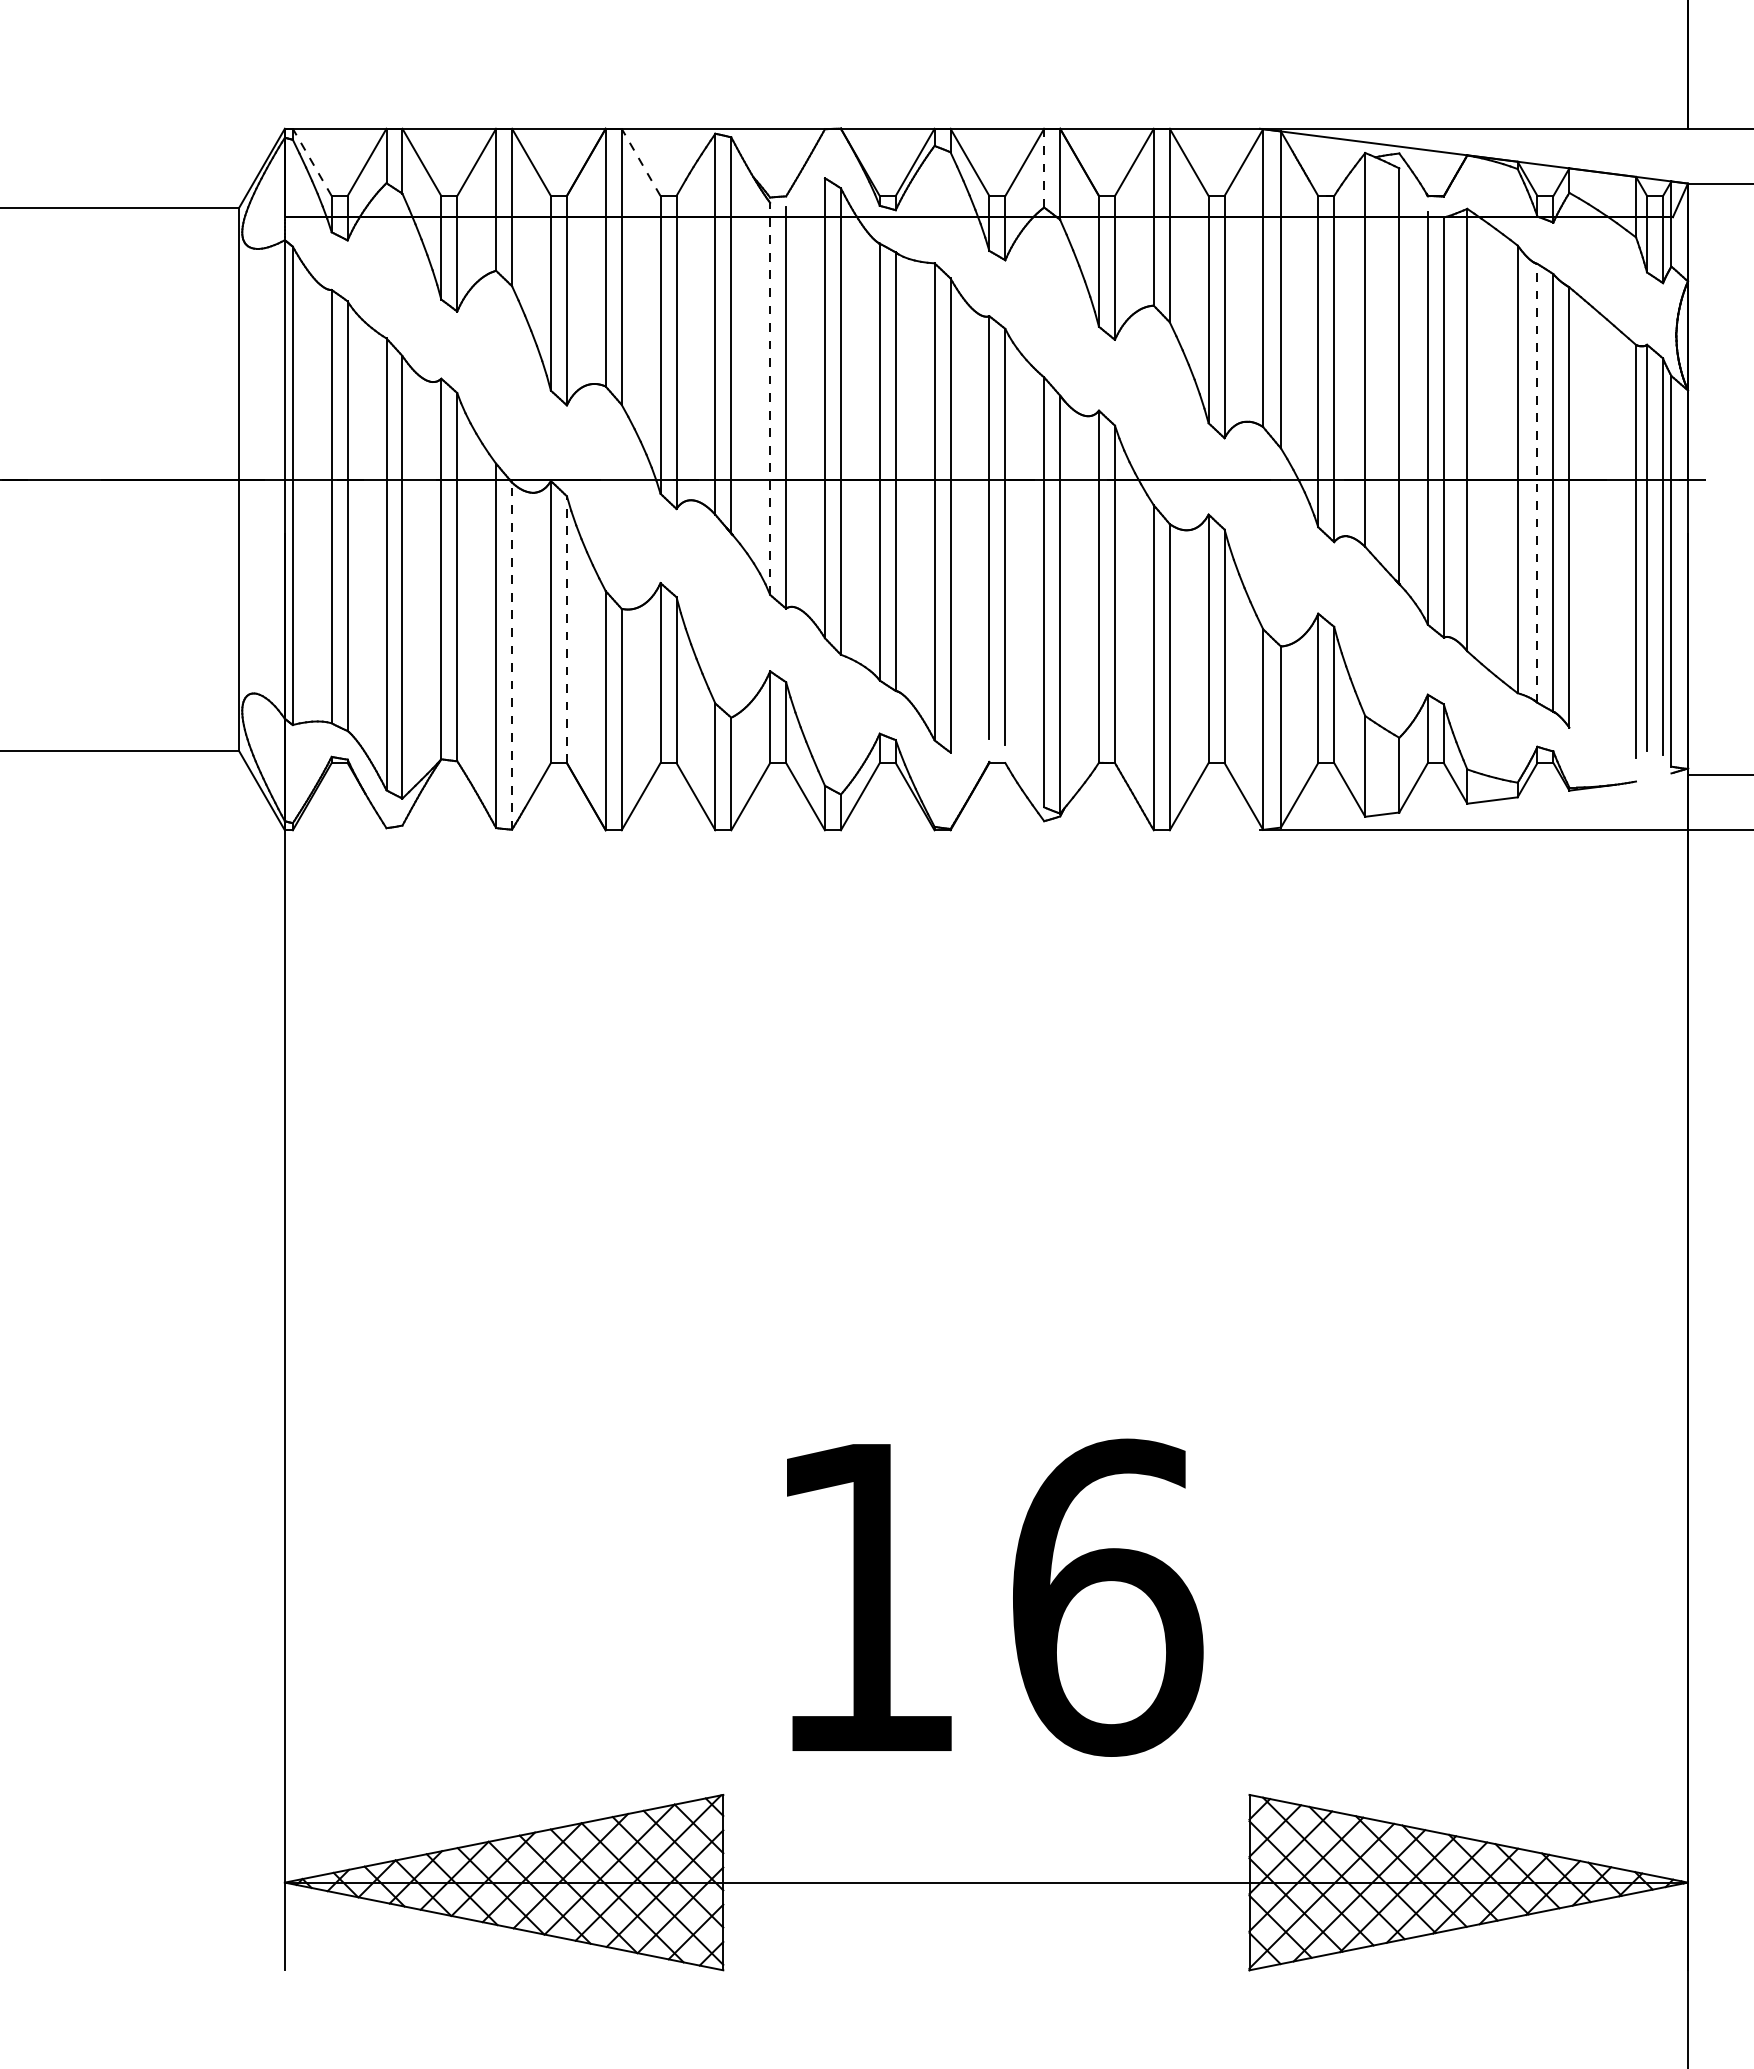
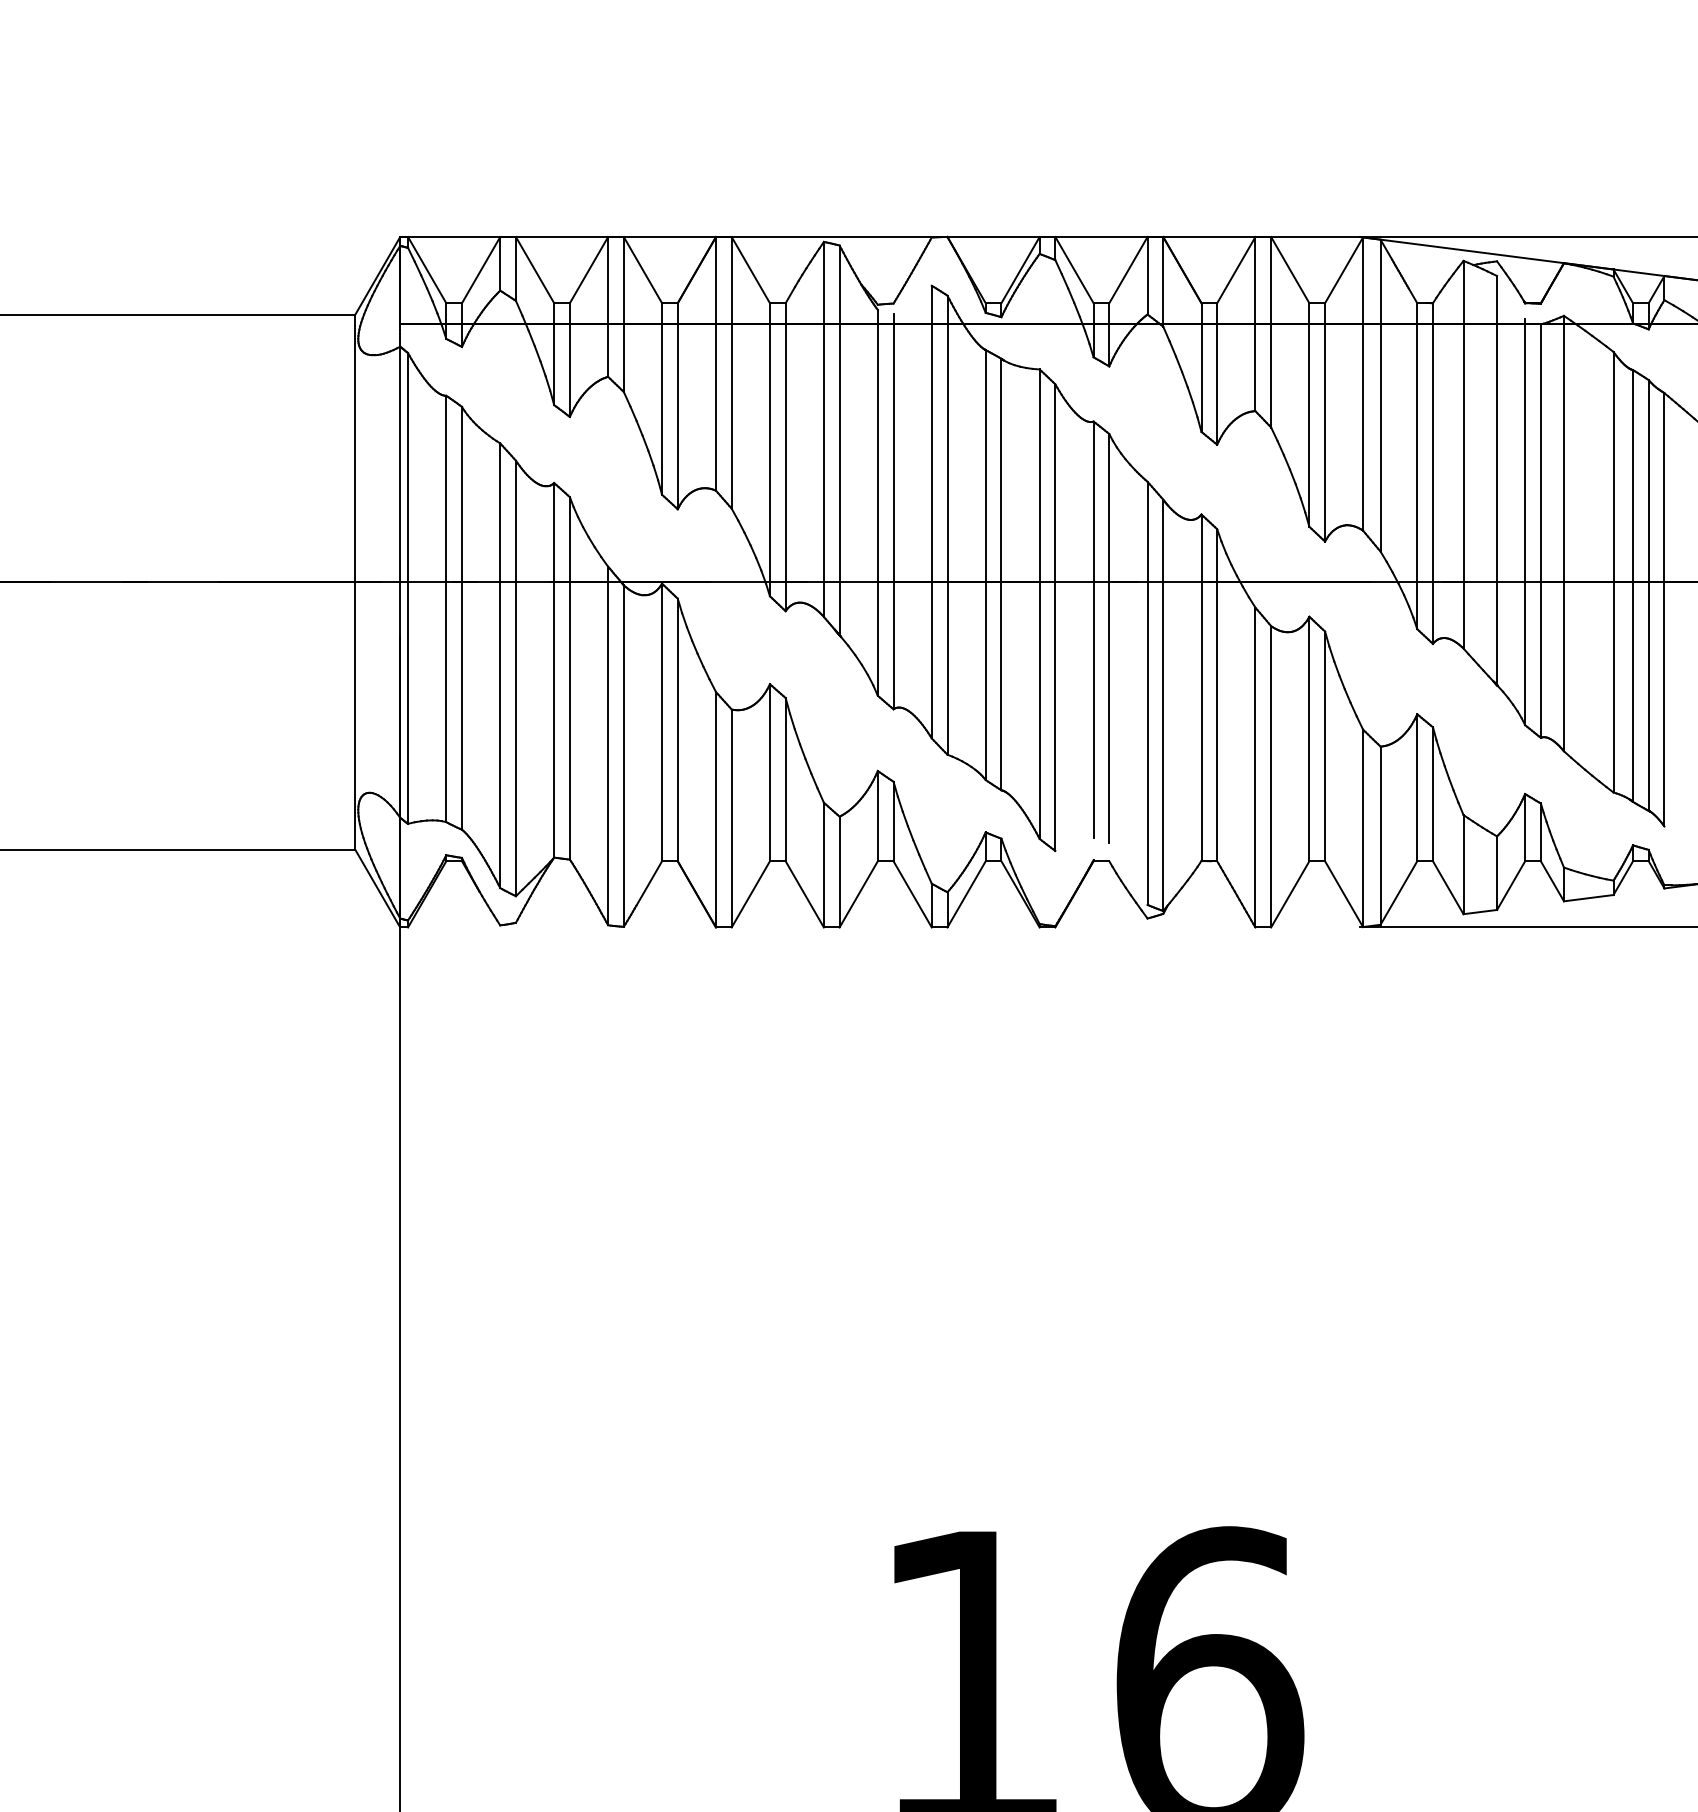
line: (312, 162) -> (427, 270), dashed -> solid
line: (641, 162) -> (751, 270), dashed -> solid
line: (1044, 167) -> (1147, 275), dashed -> solid
line: (770, 398) -> (878, 502), dashed -> solid
line: (1537, 482) -> (1633, 585), dashed -> solid
line: (566, 629) -> (677, 729), dashed -> solid
line: (512, 656) -> (624, 756), dashed -> solid

